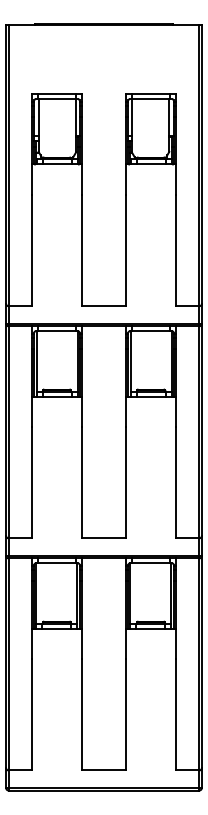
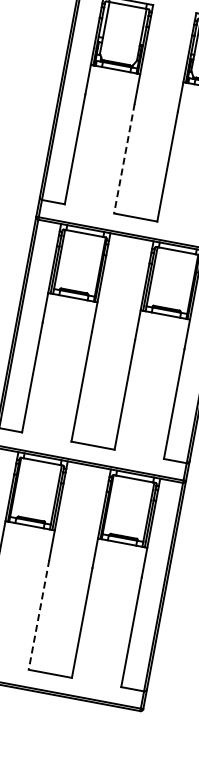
line: (82, 250) -> (124, 158), solid -> dashed
line: (82, 714) -> (39, 614), solid -> dashed

